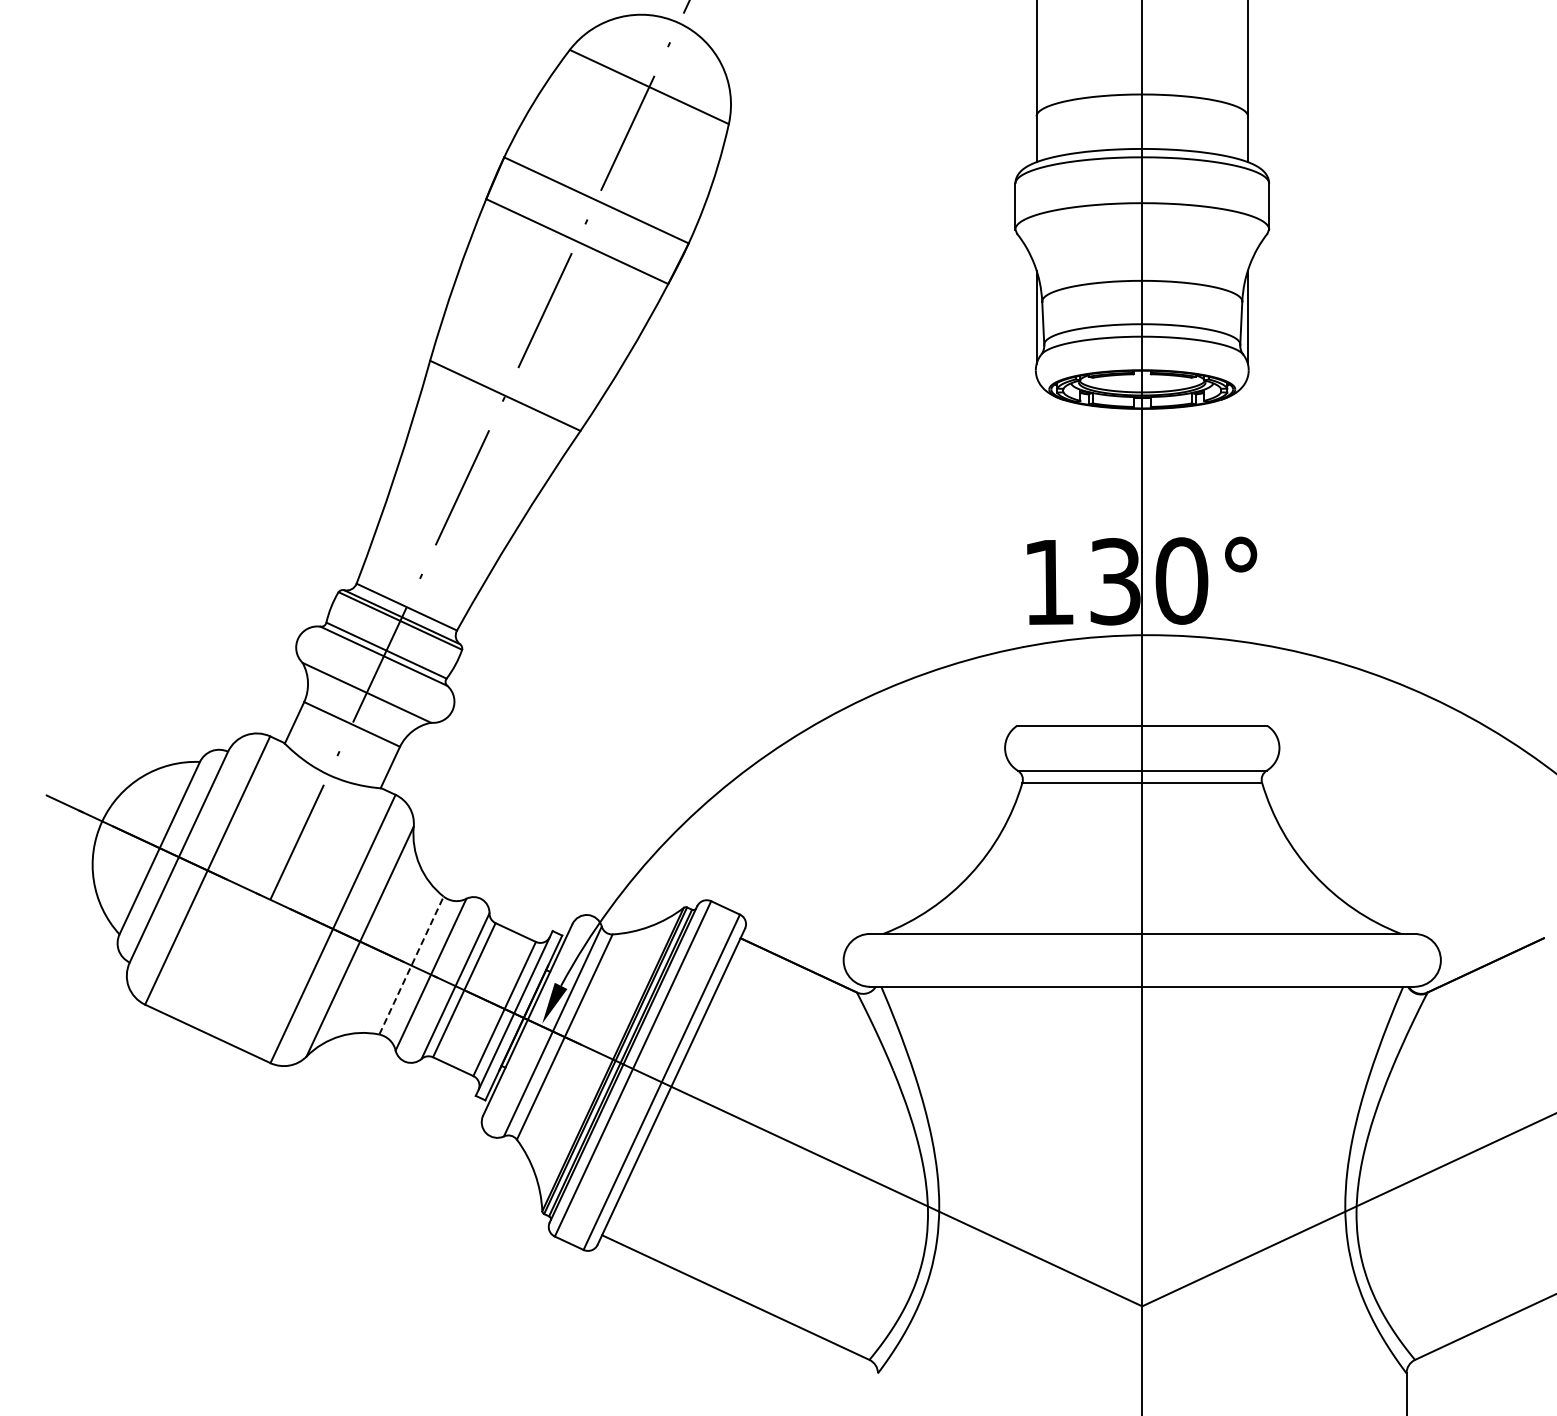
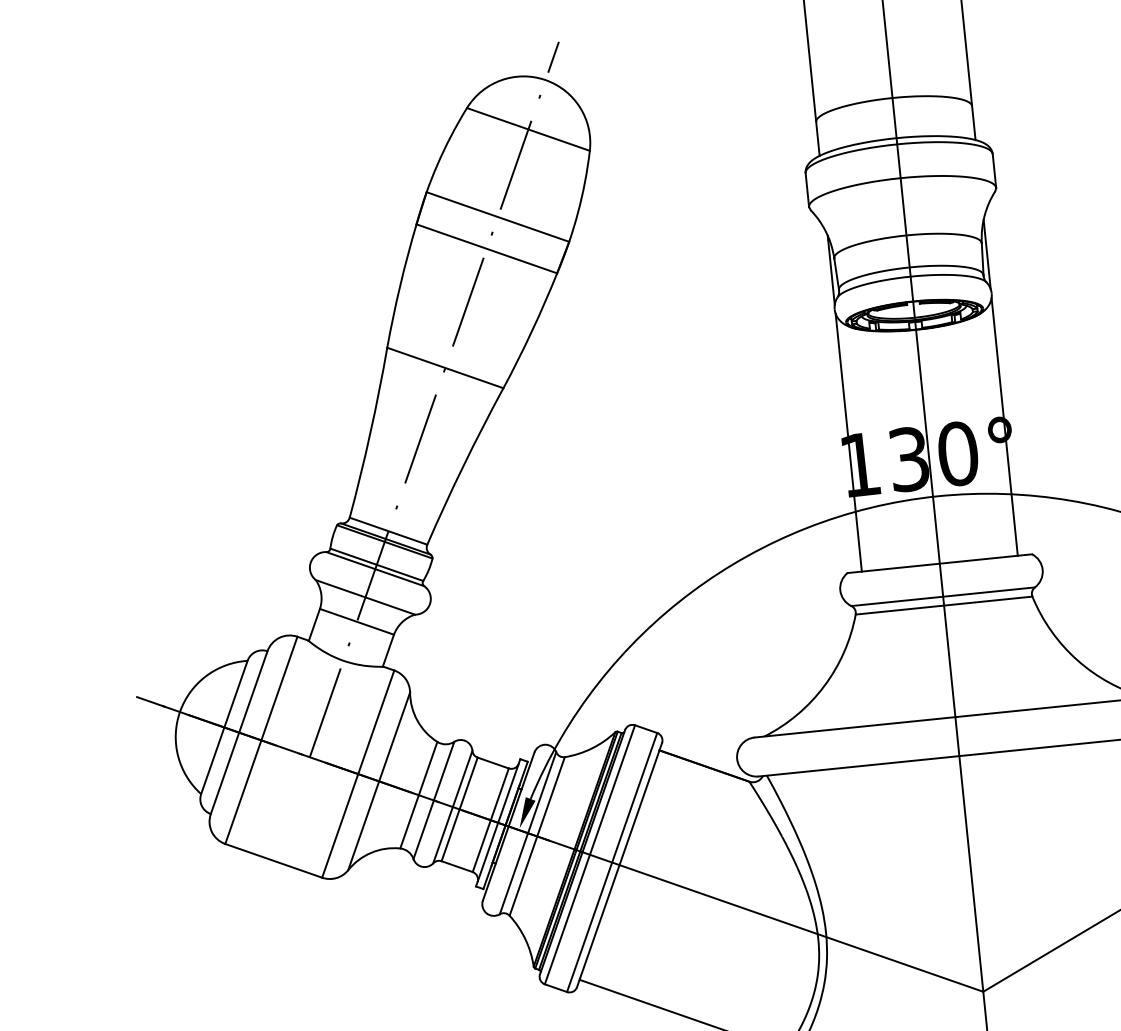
line: (1036, 550) -> (848, 442), added
line: (1247, 550) -> (1004, 426), added
line: (411, 965) -> (418, 795), dashed -> solid

